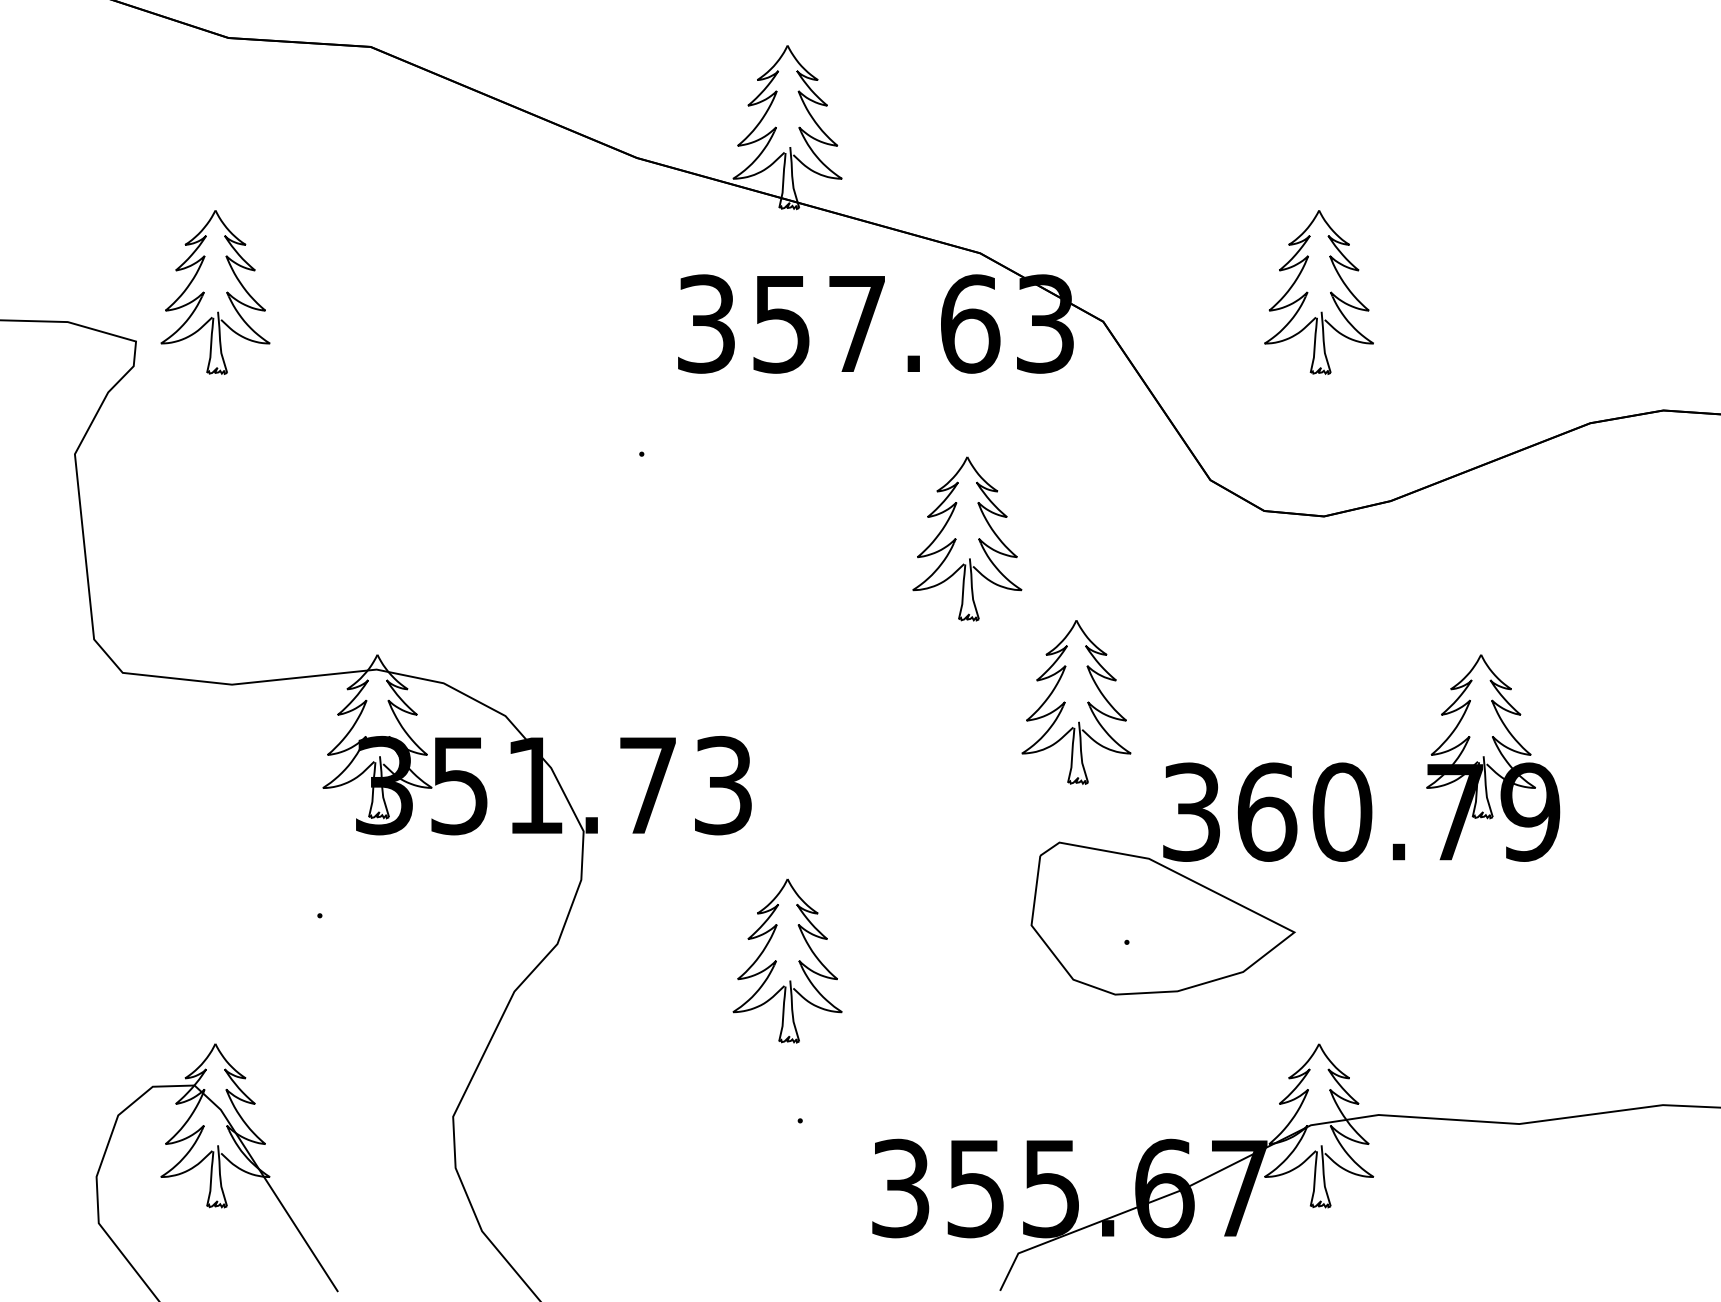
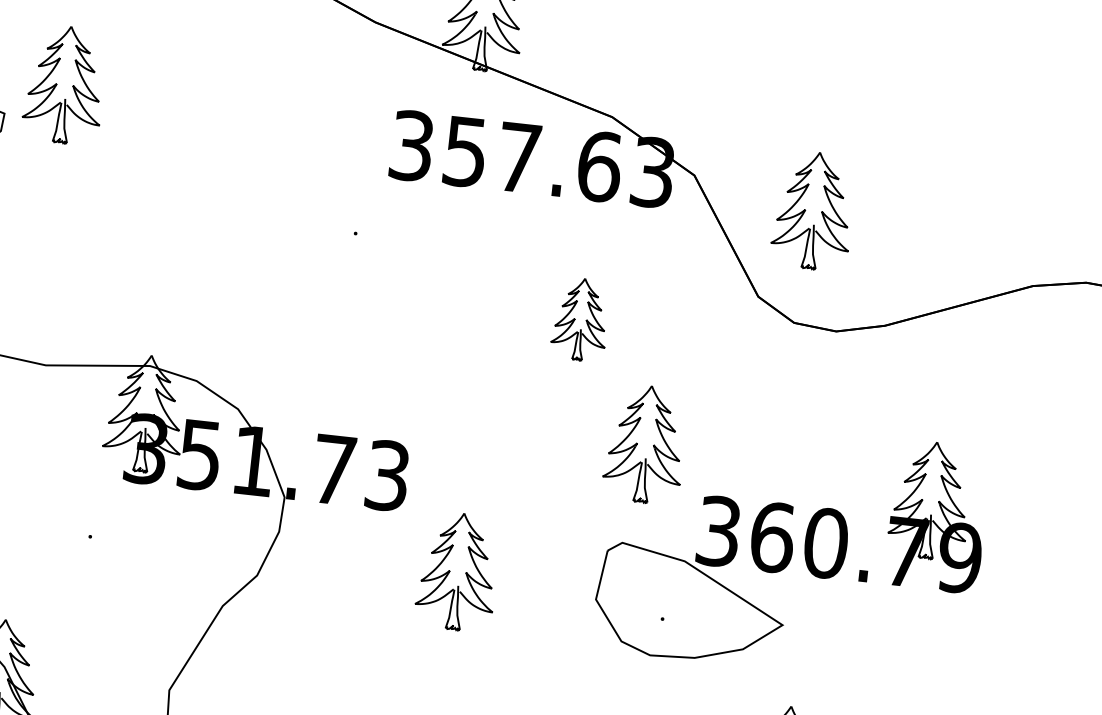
part: (1318, 292) -> (813, 210), moved
part: (967, 538) -> (580, 319), size x0.7
part: (776, 960) -> (450, 570), moved

